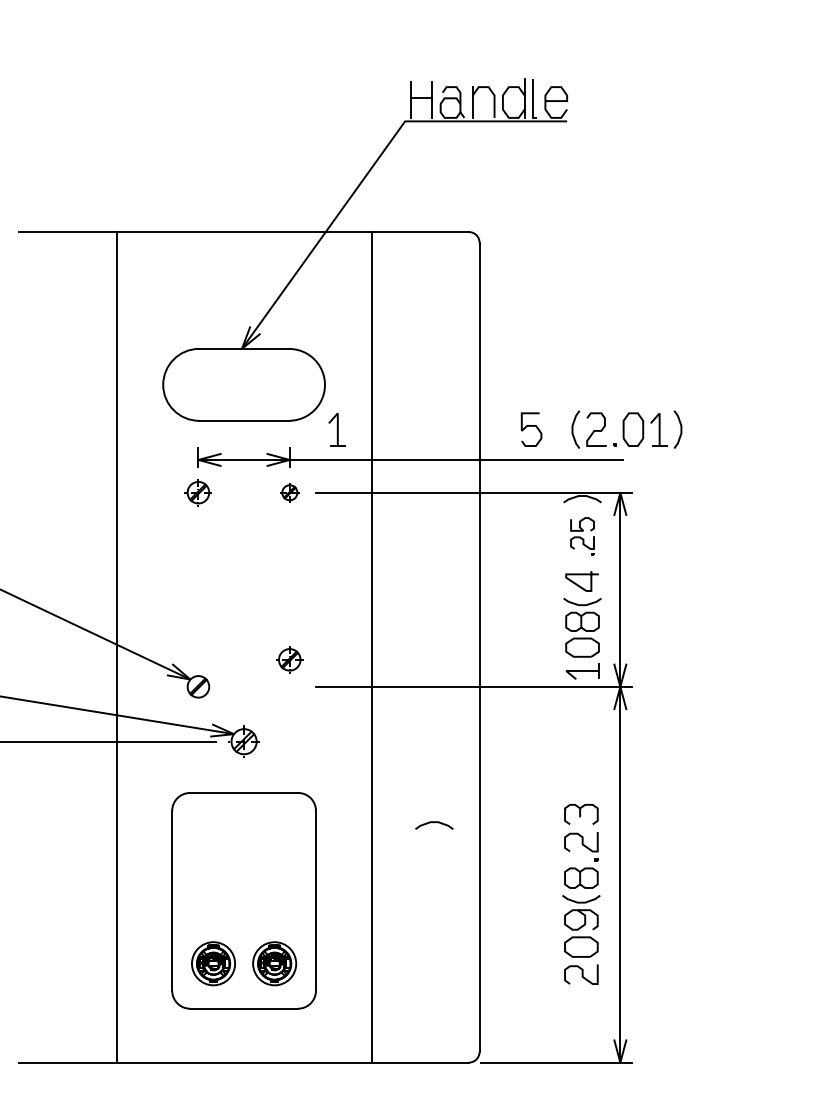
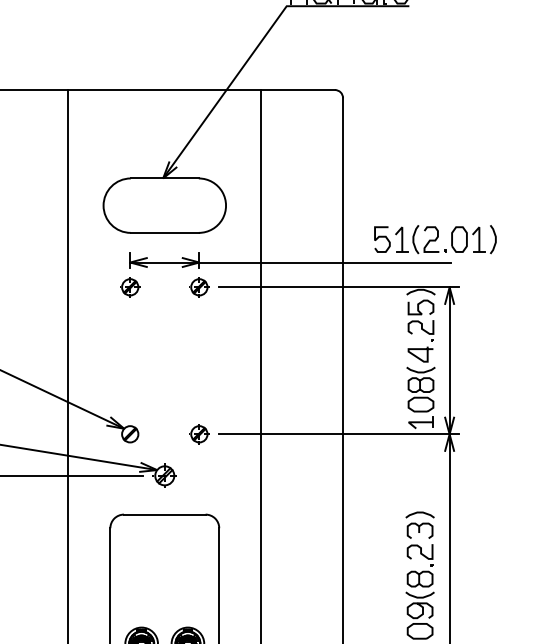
part: (336, 429) -> (401, 239), moved
part: (289, 492) -> (199, 287), size x1.43
part: (582, 536) -> (420, 320), size x1.43
part: (289, 659) -> (199, 434), moved
curve: (434, 823) -> (420, 513), moved

